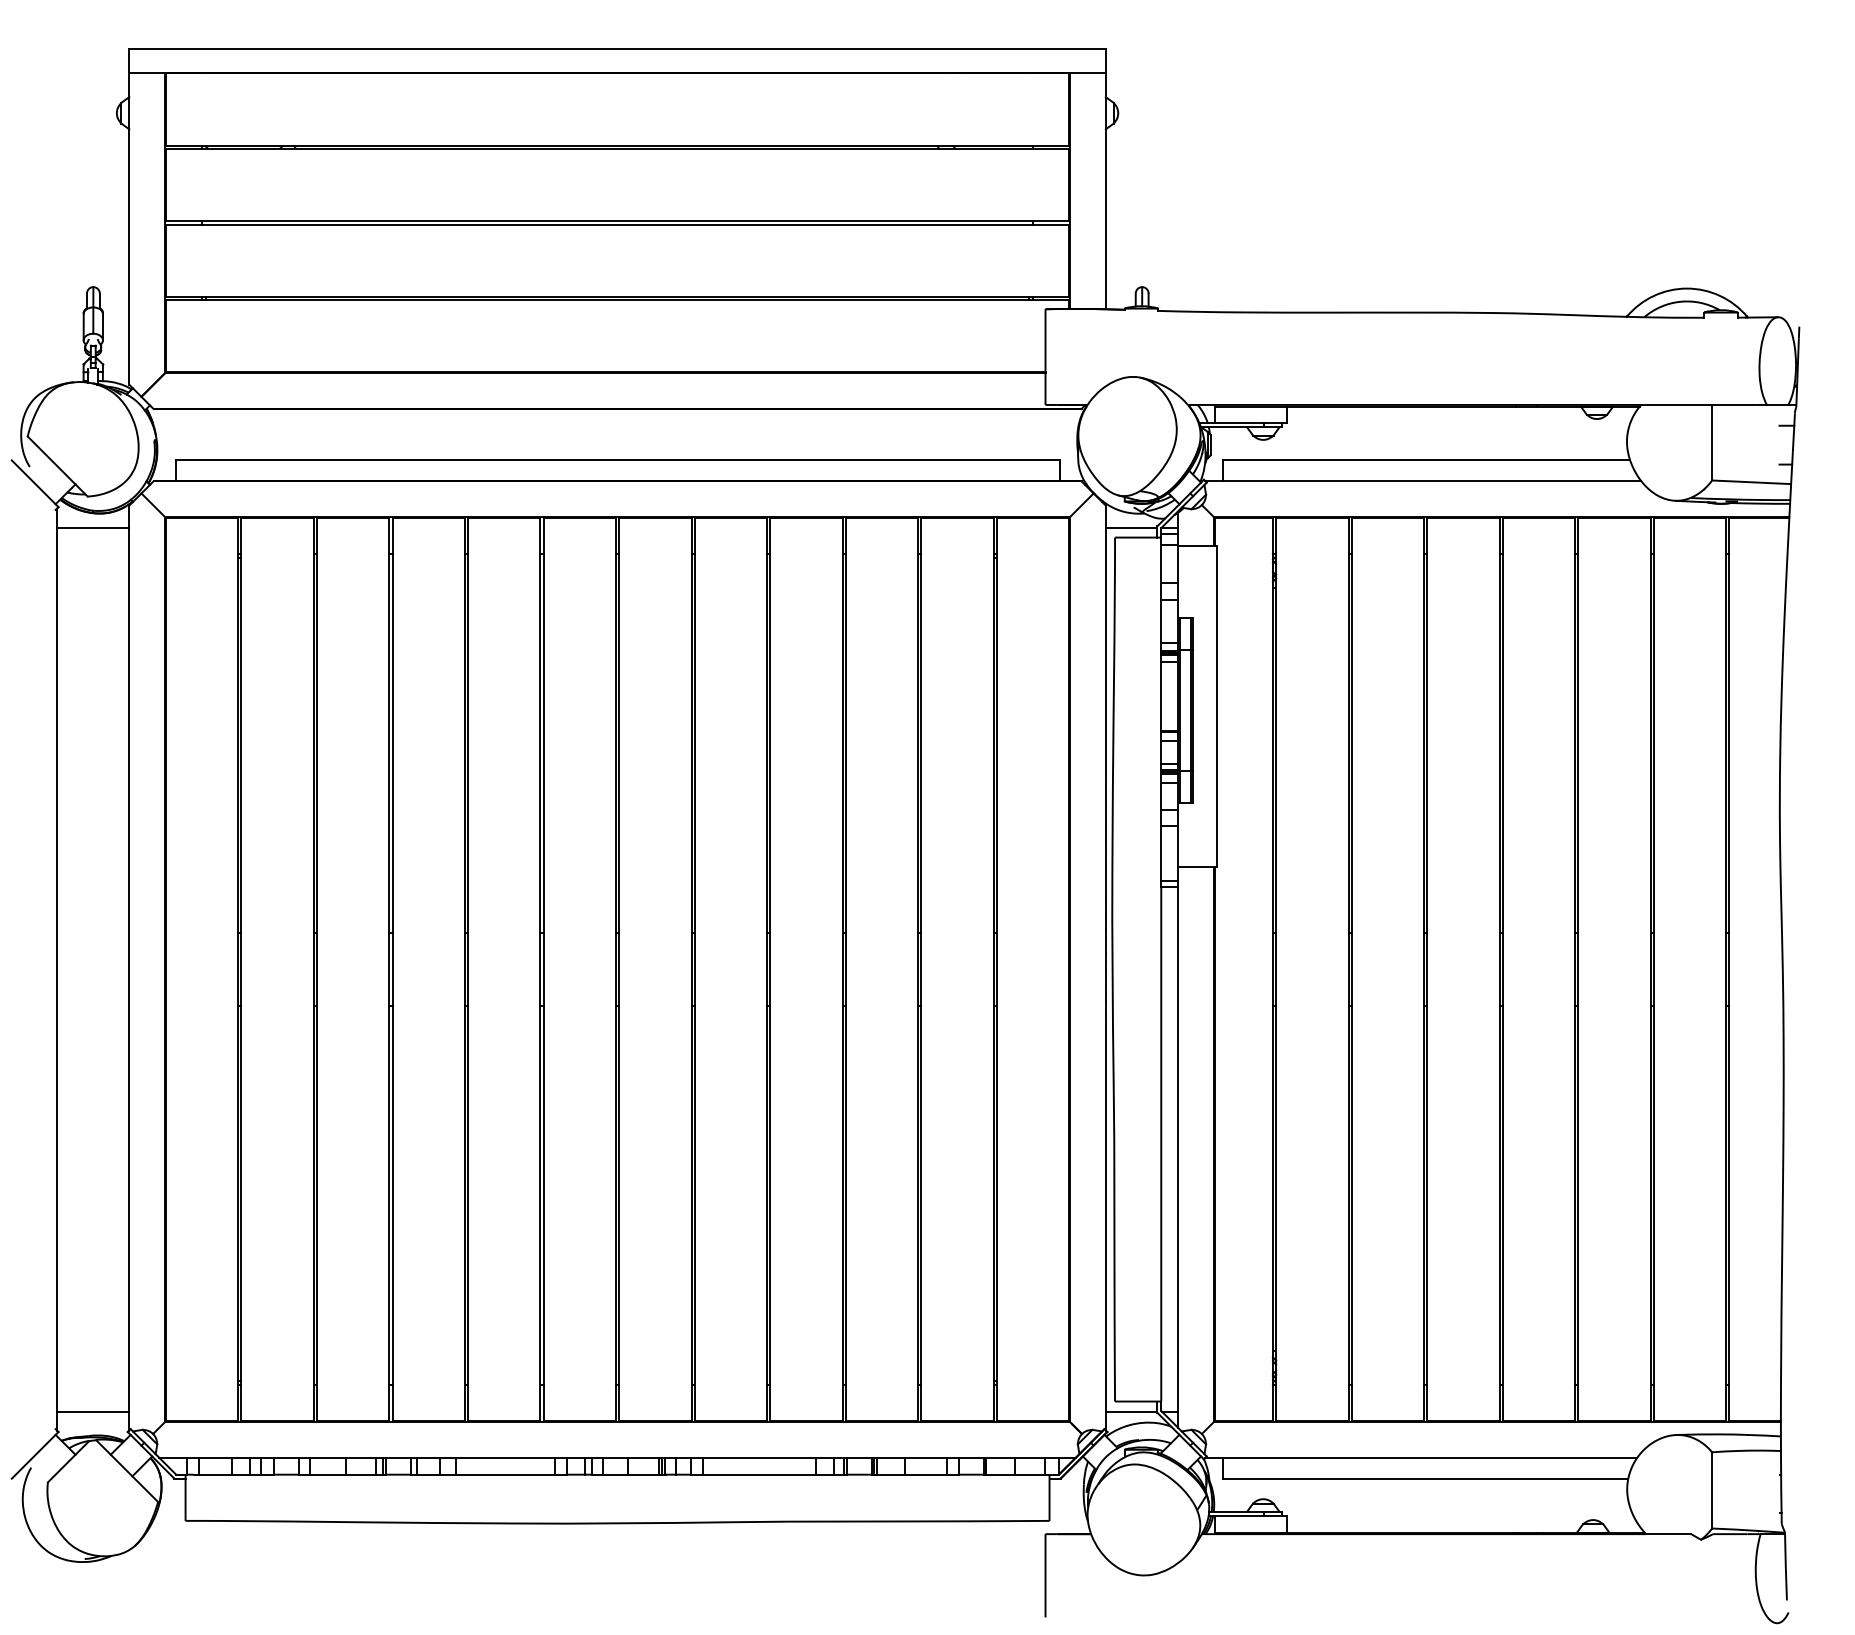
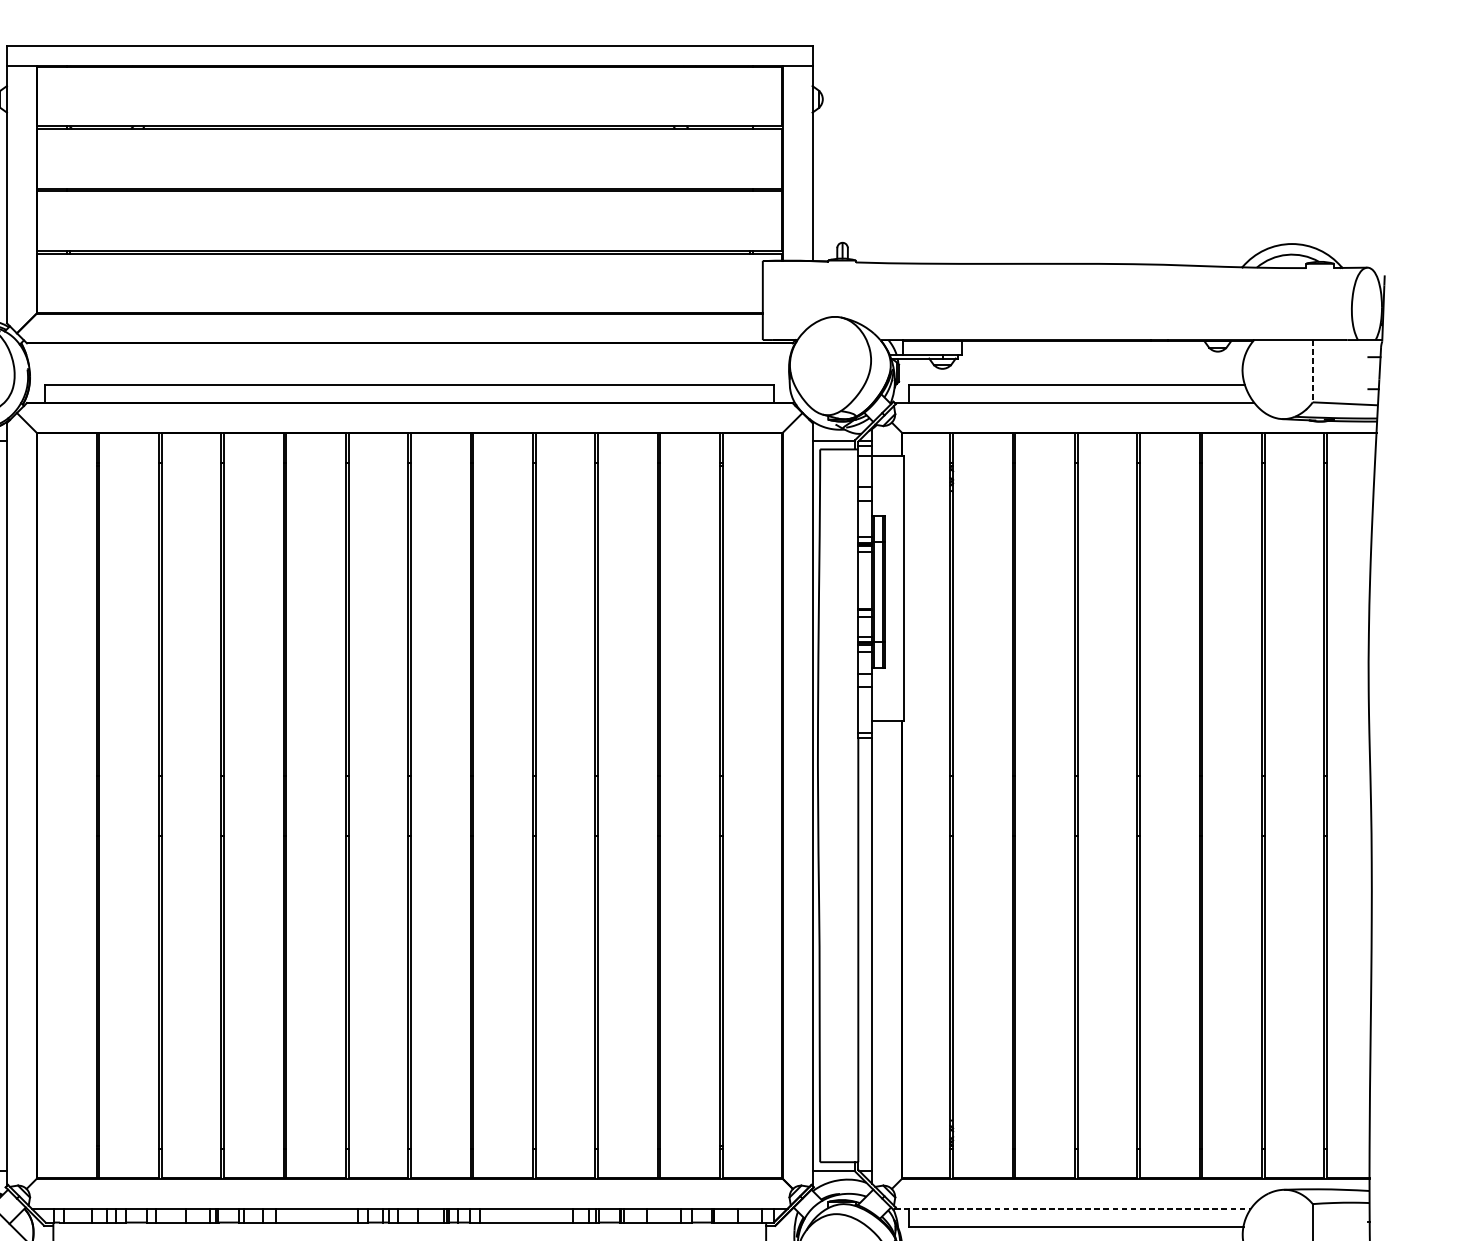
line: (1712, 442) -> (1313, 371), solid -> dashed
line: (1421, 1457) -> (1073, 1208), solid -> dashed

